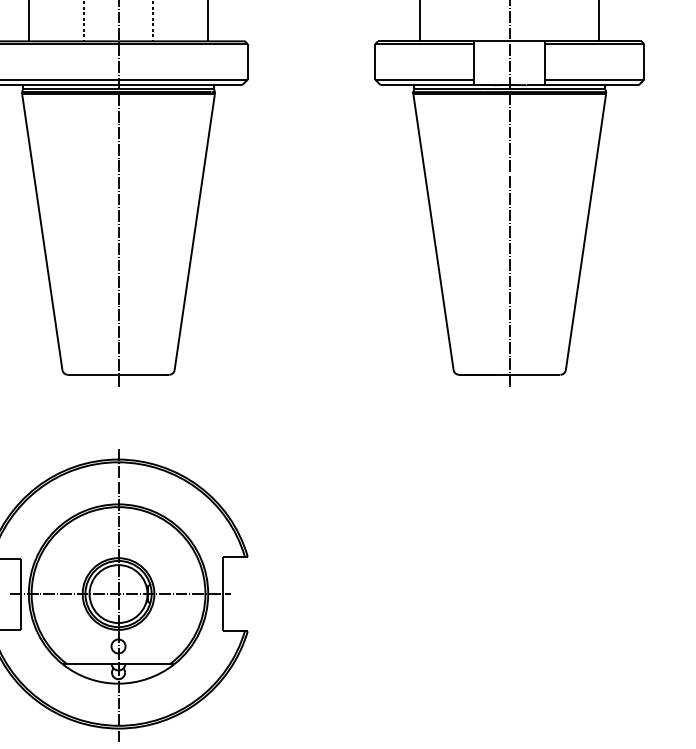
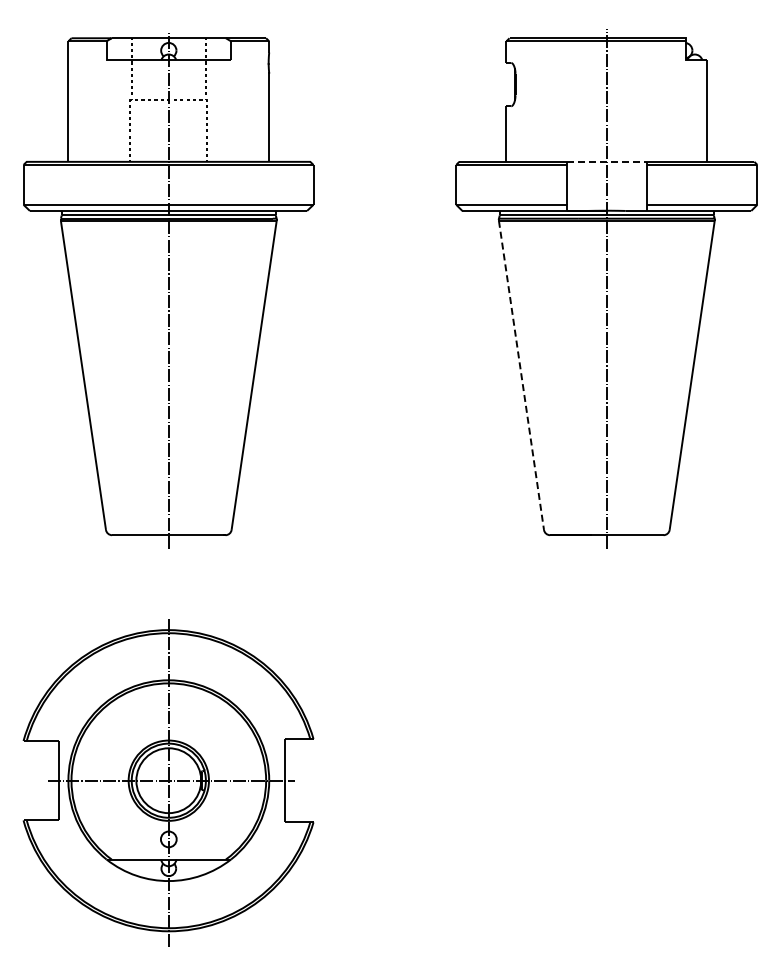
line: (509, 41) -> (606, 161), solid -> dashed
line: (433, 232) -> (521, 375), solid -> dashed

